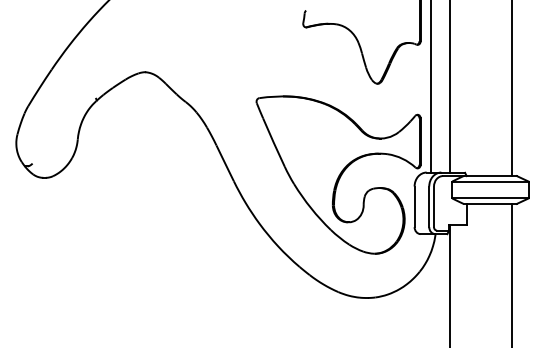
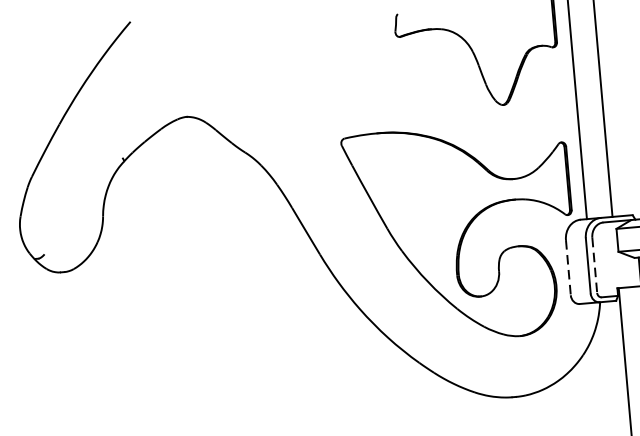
line: (414, 207) -> (568, 268), solid -> dashed
line: (434, 207) -> (595, 266), solid -> dashed

